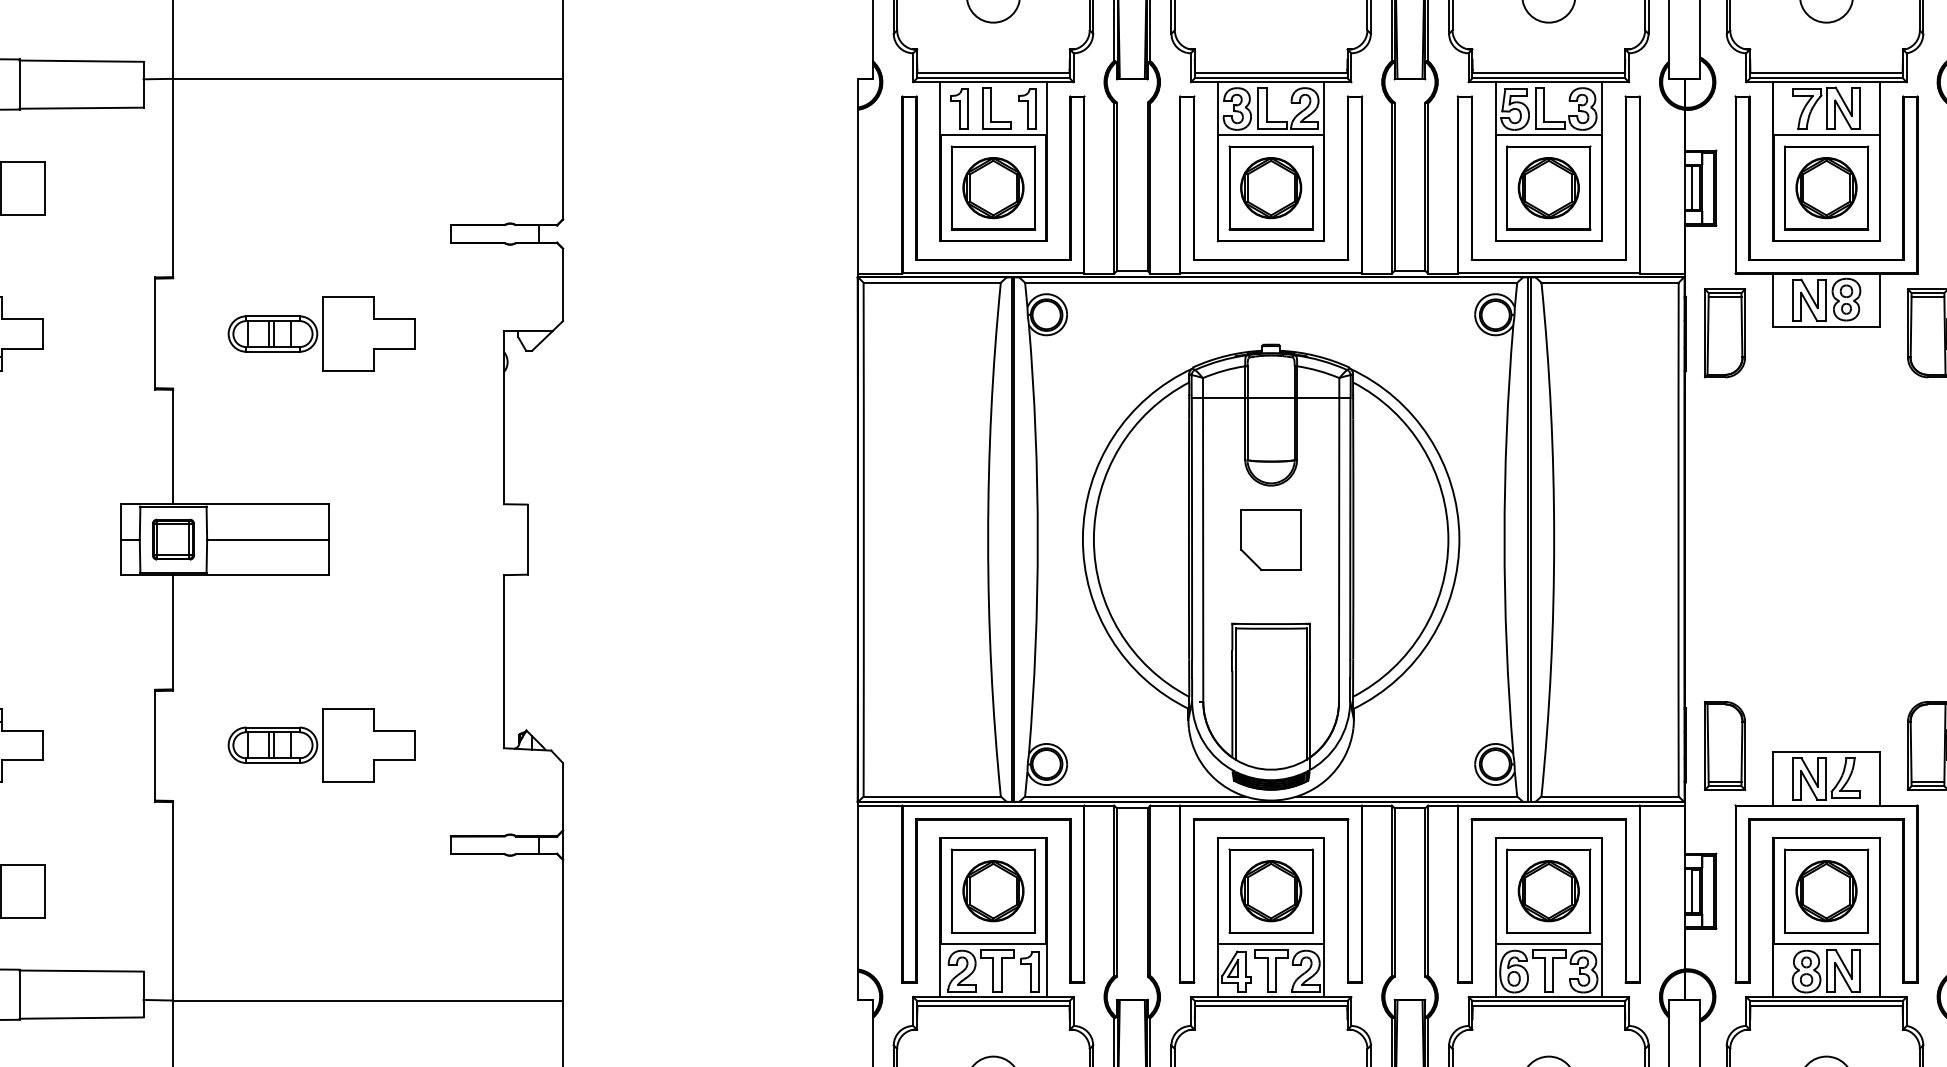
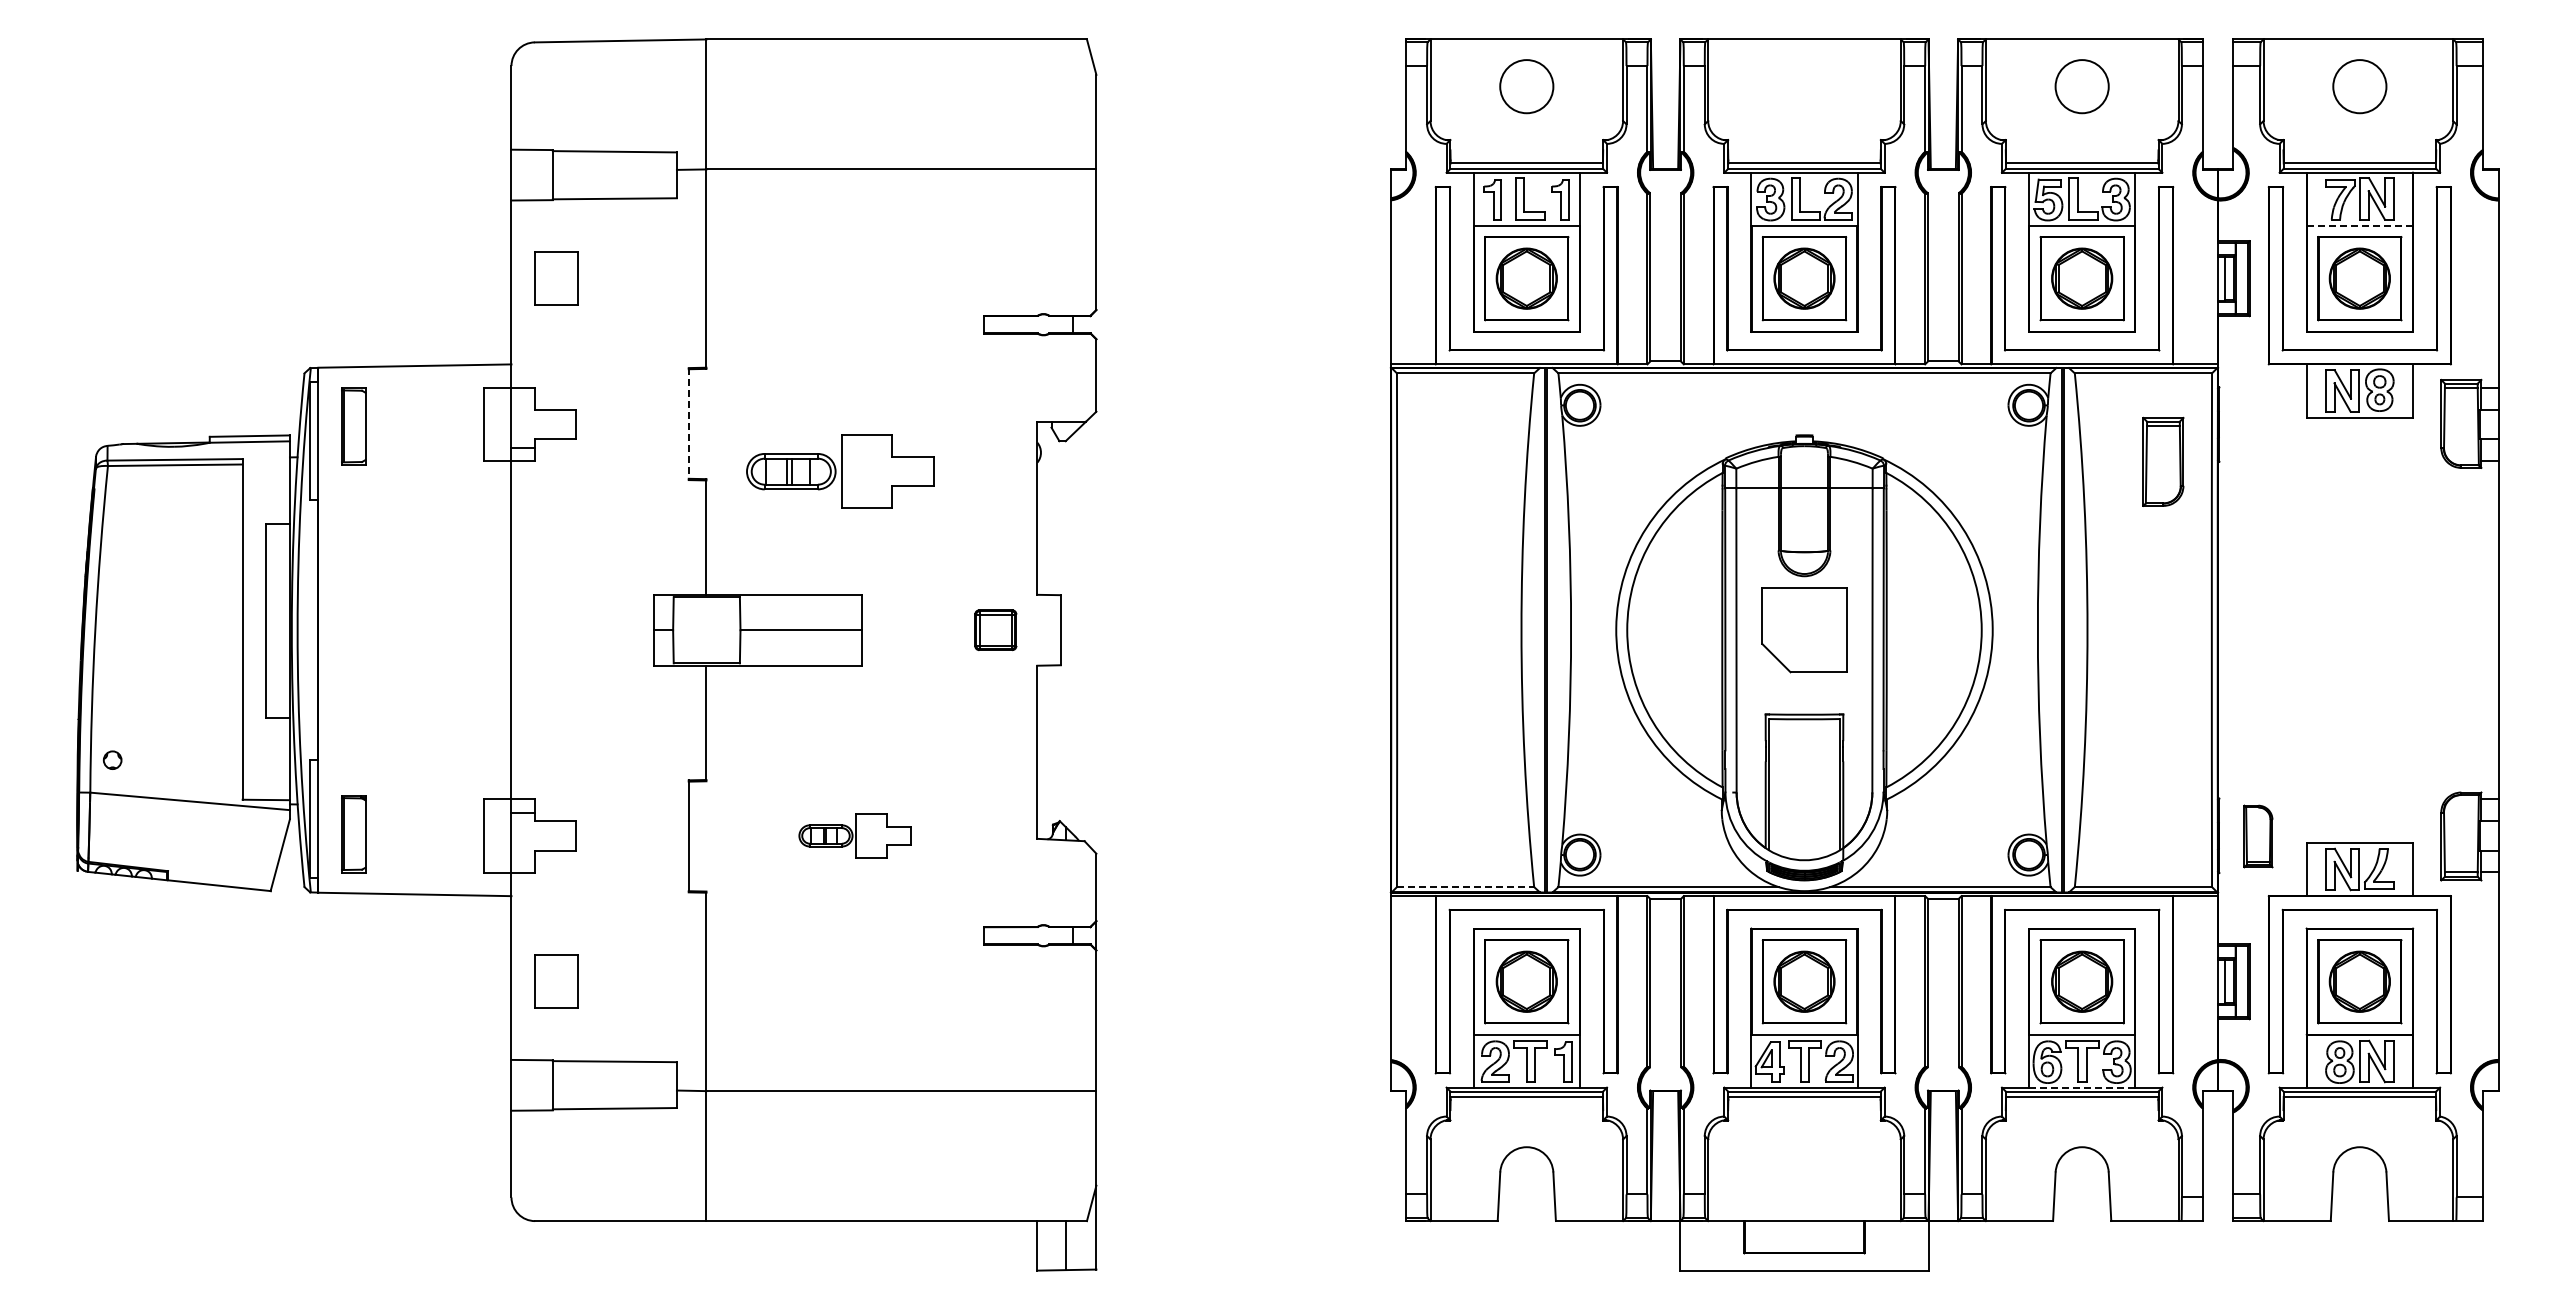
line: (1826, 134) -> (2359, 225), solid -> dashed
part: (1725, 332) -> (2163, 461), moved
line: (155, 333) -> (688, 424), solid -> dashed
part: (322, 333) -> (840, 471), moved
part: (173, 539) -> (995, 630), moved
part: (1271, 539) -> (1804, 630), size x1.4
part: (322, 744) -> (855, 835), size x0.6
part: (1725, 745) -> (2258, 836), size x0.7
line: (932, 796) -> (1465, 887), solid -> dashed
line: (1549, 996) -> (2082, 1087), solid -> dashed

